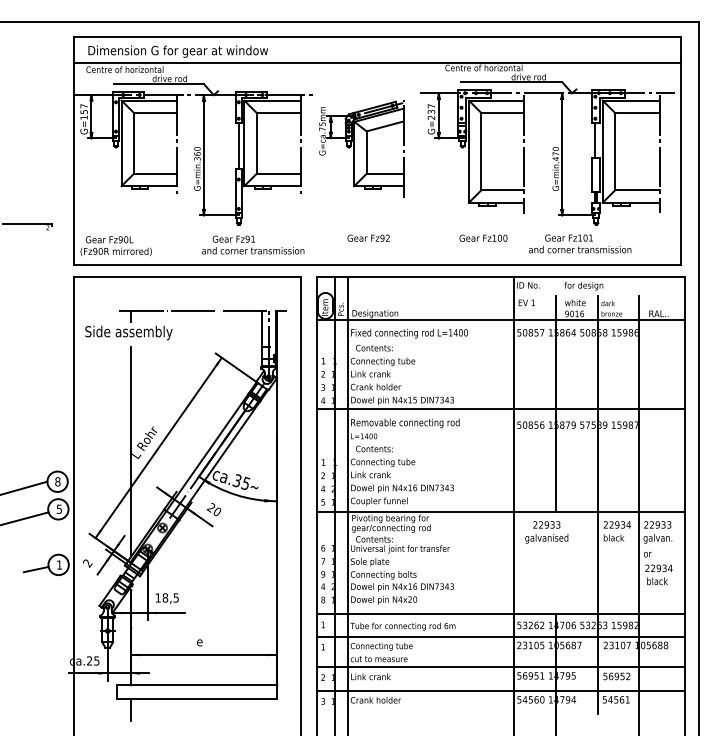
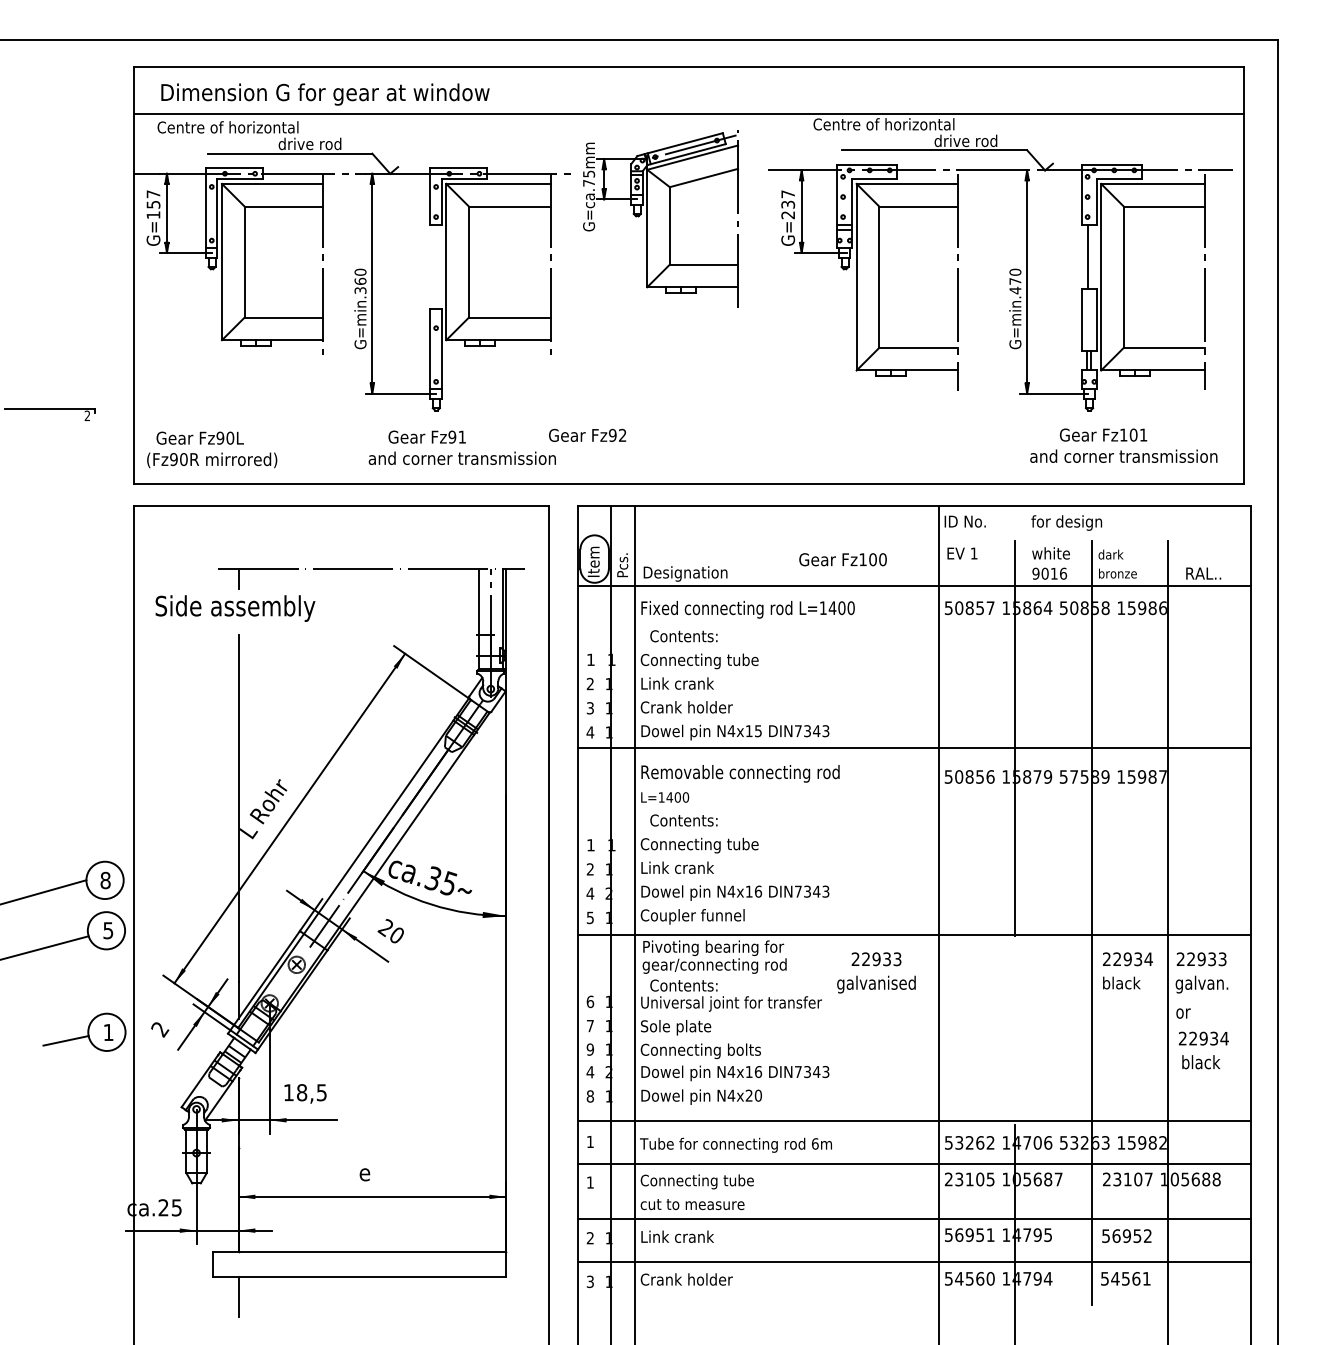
line: (238, 146) -> (435, 267), removed
part: (361, 148) -> (660, 218), moved
text: (368, 237) -> (587, 434), moved
text: (483, 237) -> (843, 558), moved
text: (580, 243) -> (1124, 445), moved
text: (546, 532) -> (875, 973), moved

